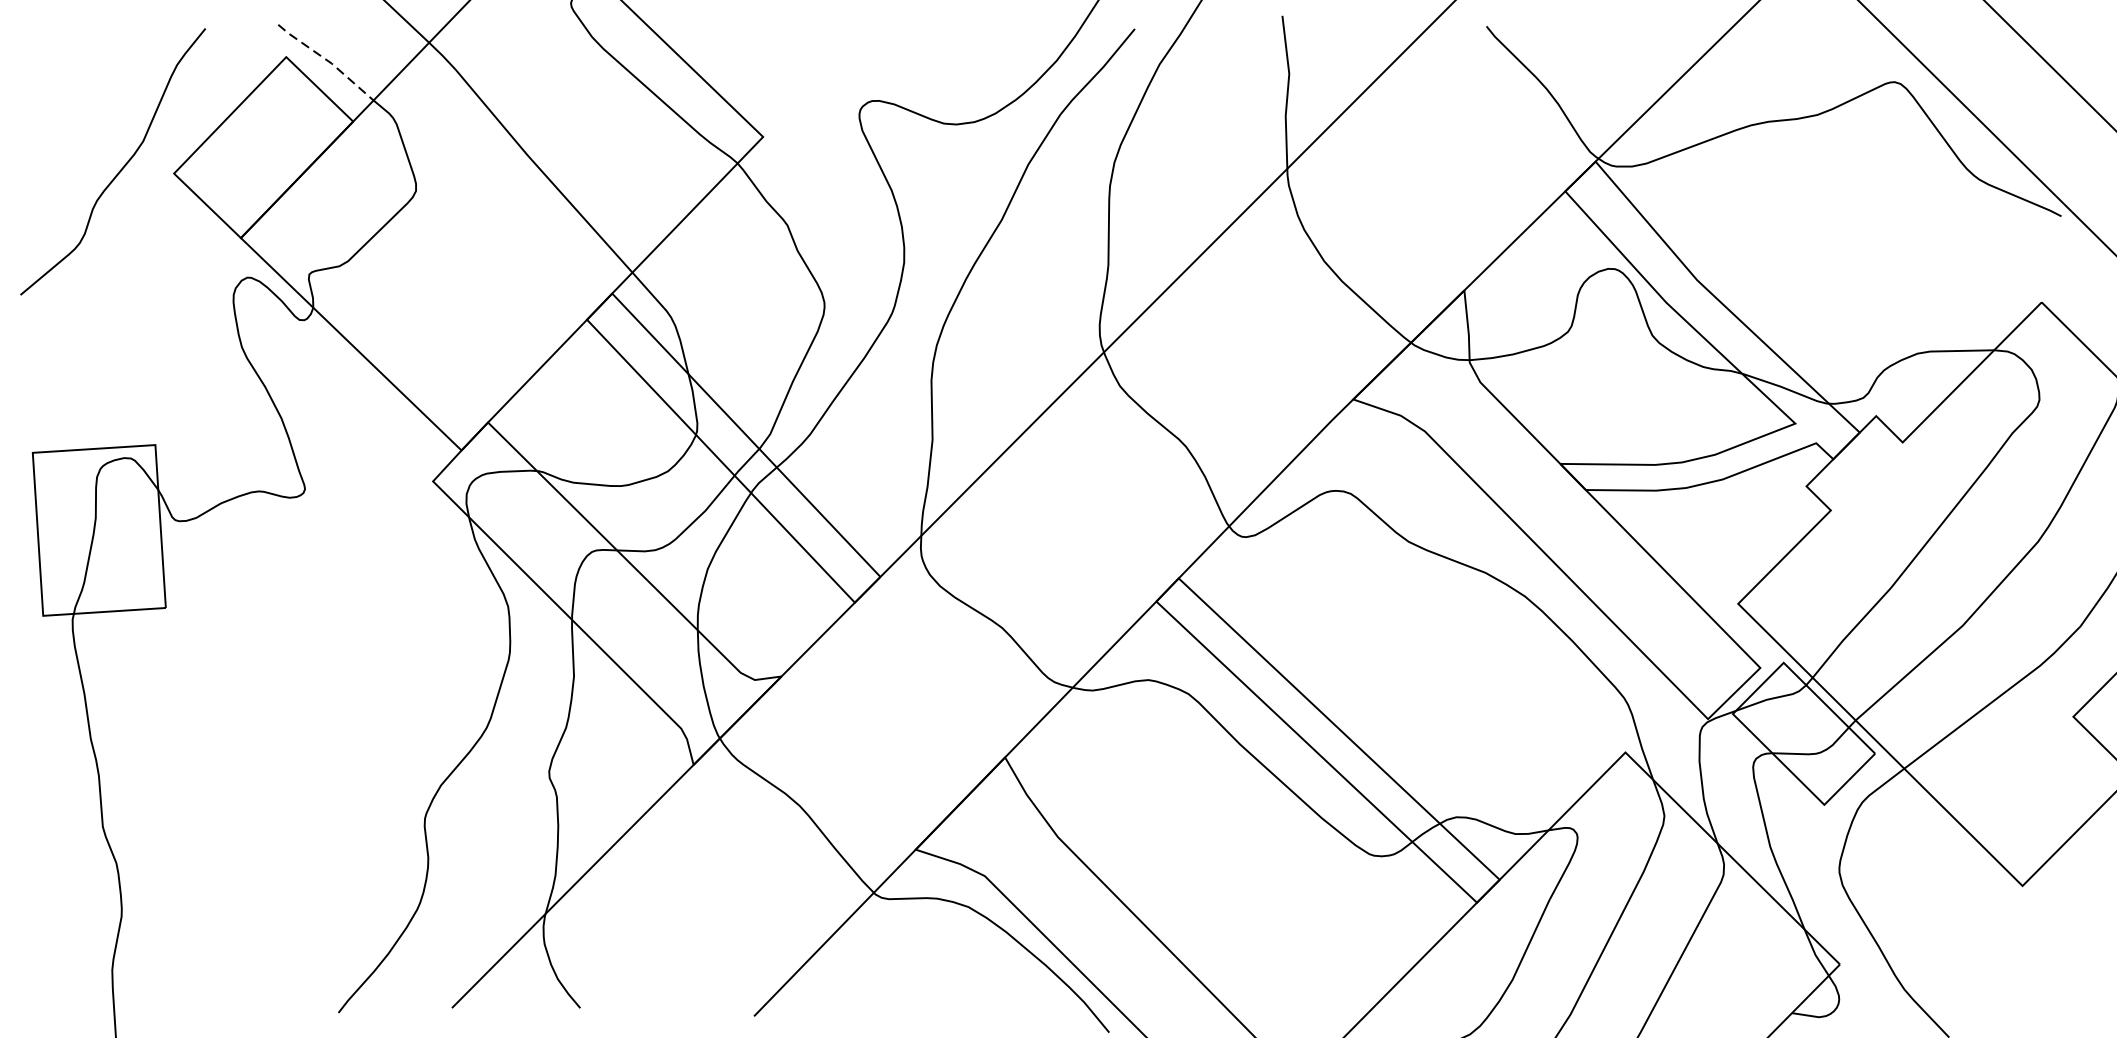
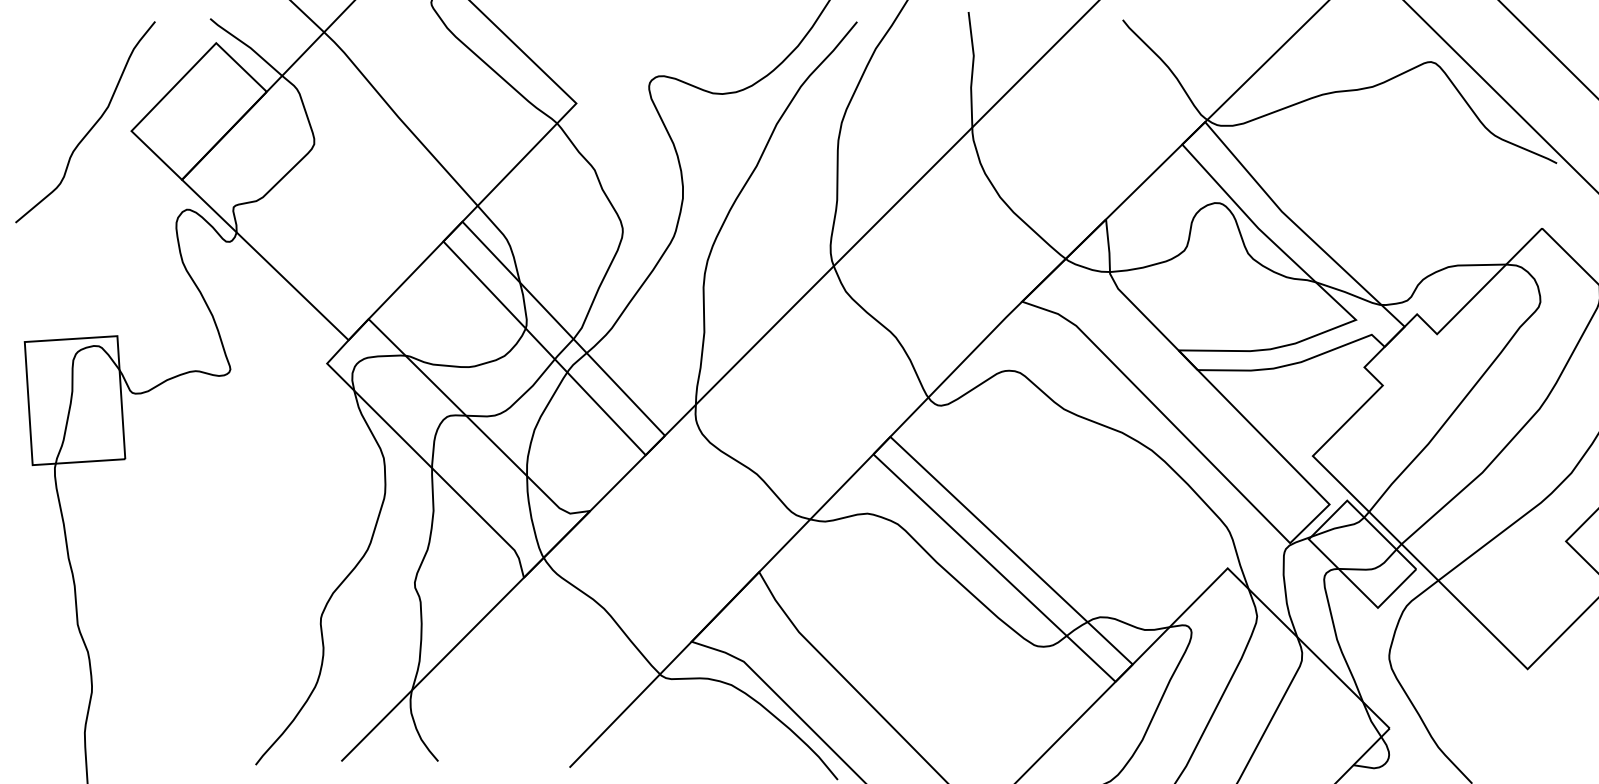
line: (328, 61) -> (248, 46), dashed -> solid

